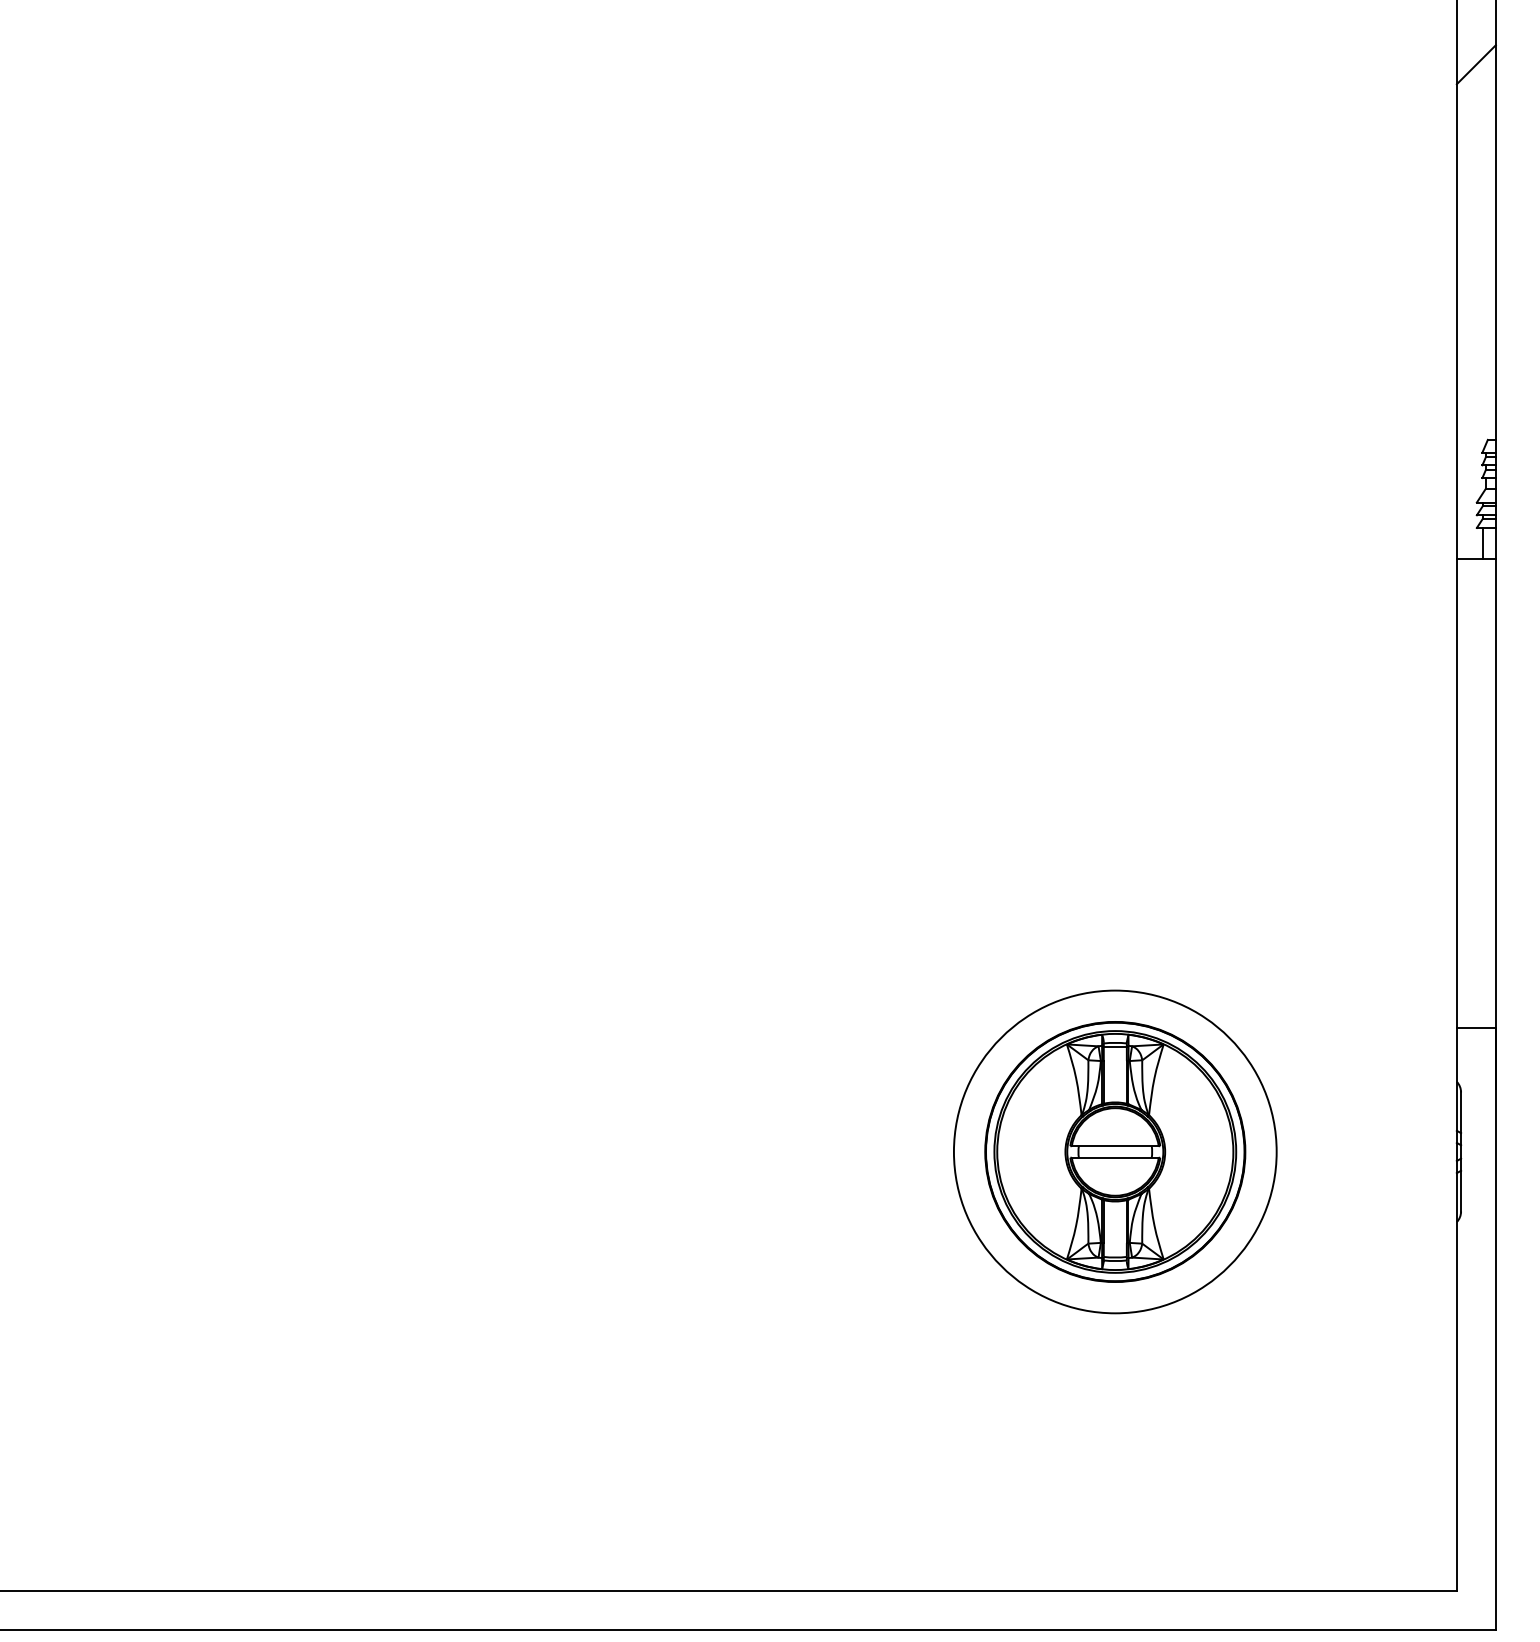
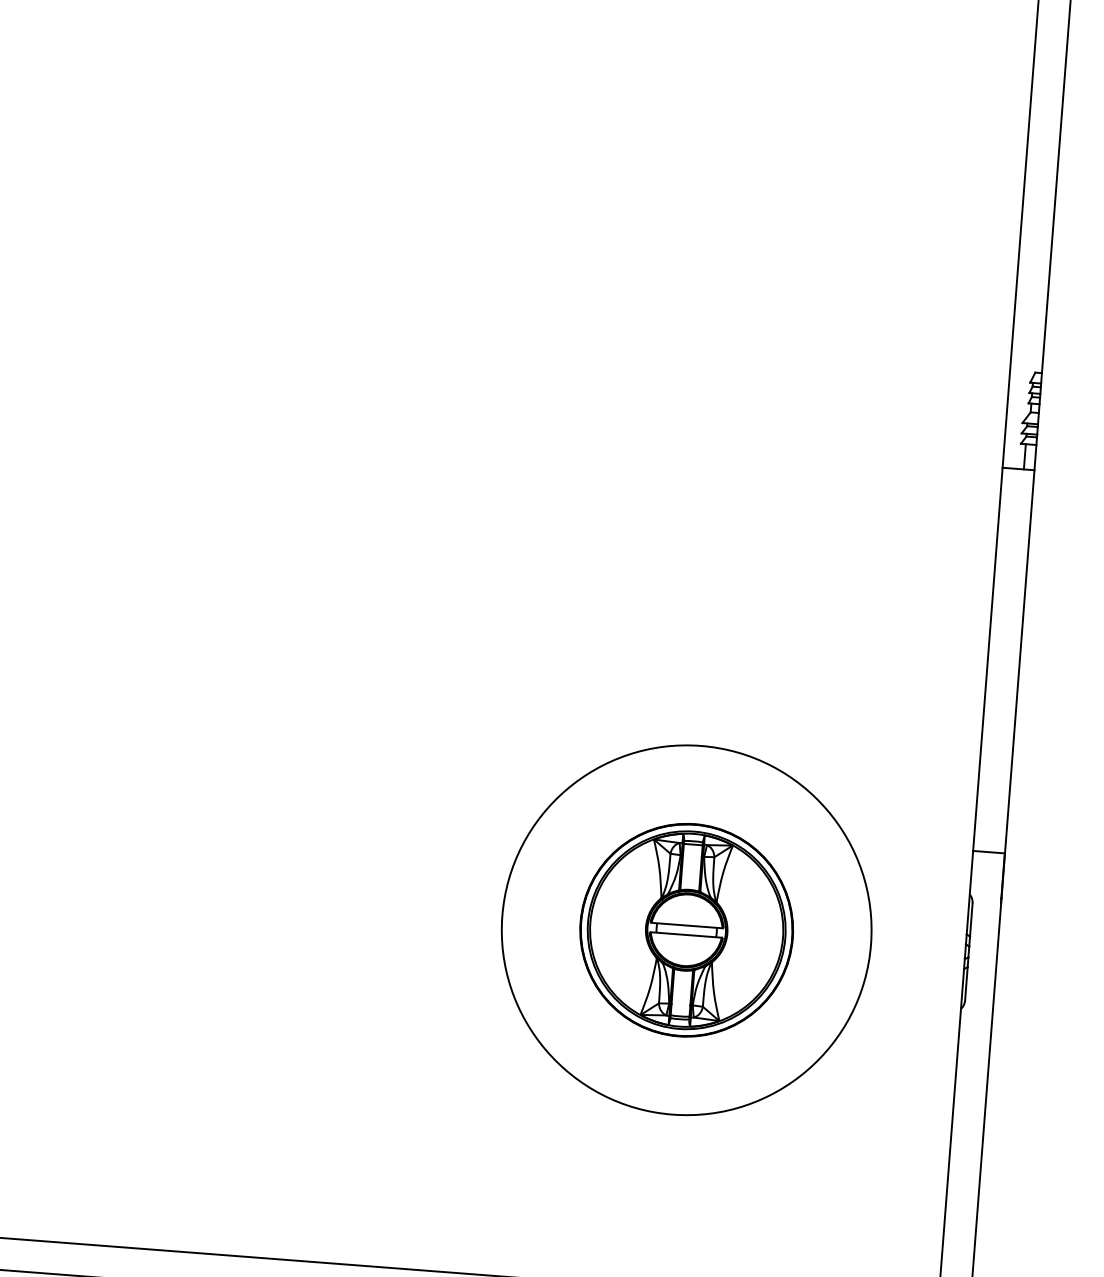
line: (1475, 64) -> (1048, 65), removed
circle: (1114, 1151) -> (686, 929), size x1.4

